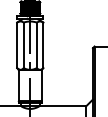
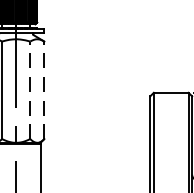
line: (36, 45) -> (29, 90), solid -> dashed
line: (43, 45) -> (44, 90), solid -> dashed

